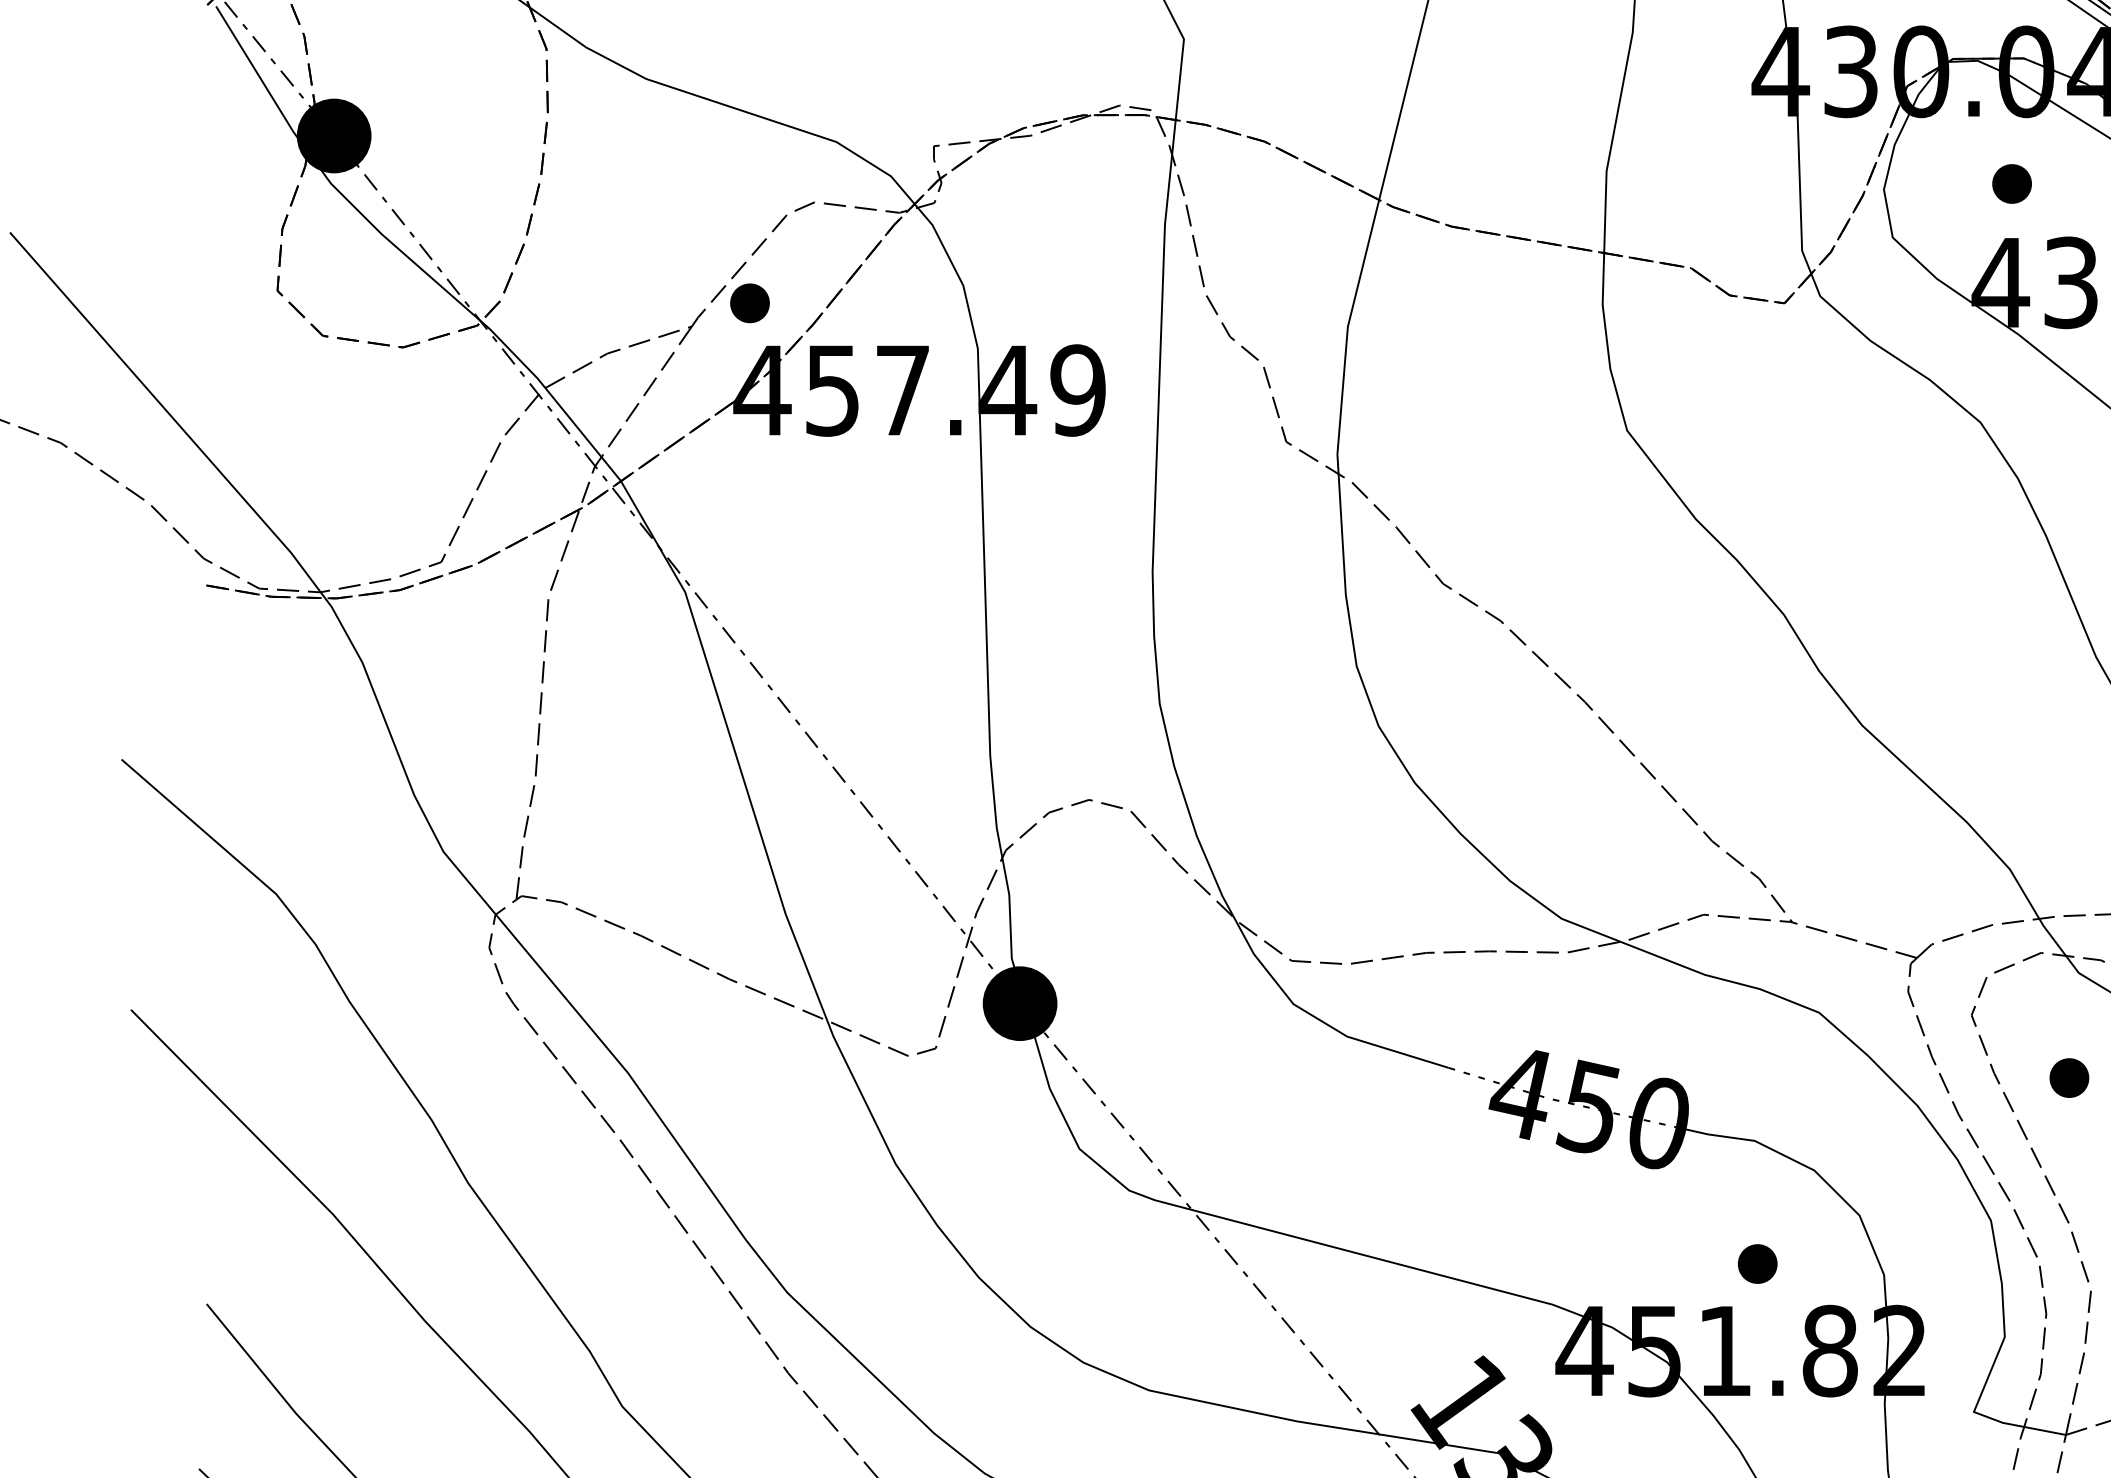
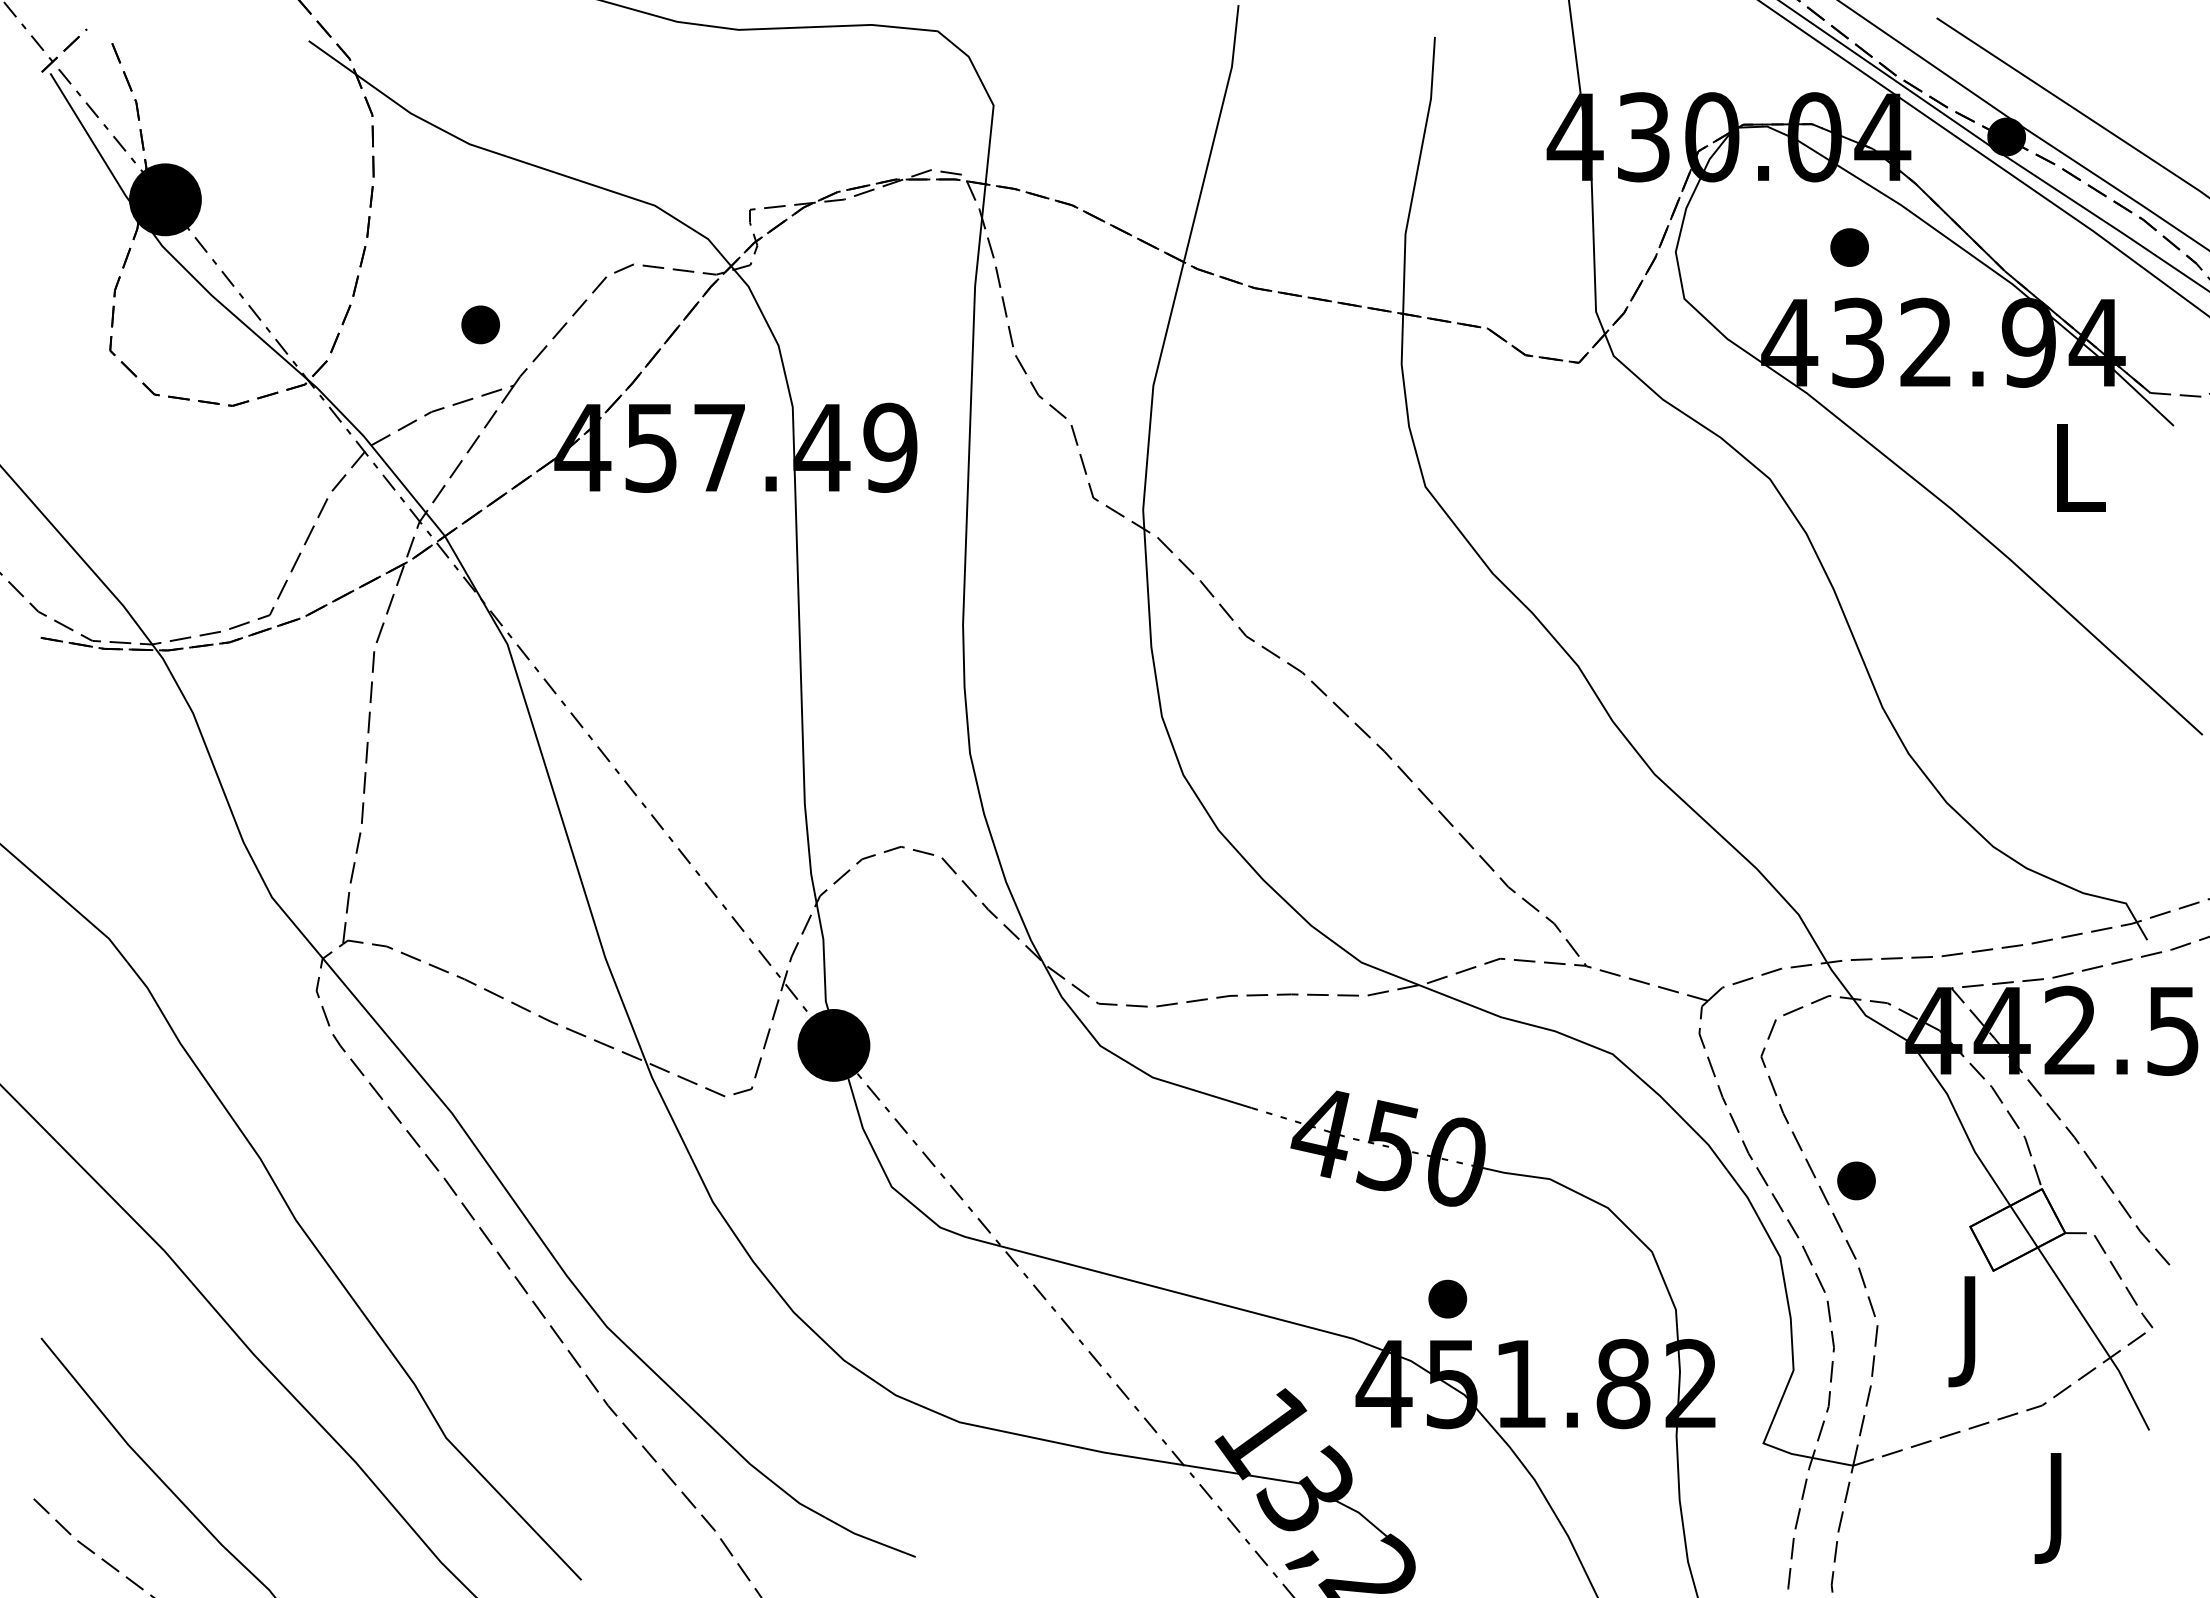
part: (2011, 183) -> (1849, 247), moved
part: (749, 302) -> (480, 324), moved
part: (2069, 1077) -> (1856, 1180), moved
part: (1757, 1263) -> (1447, 1298), moved

